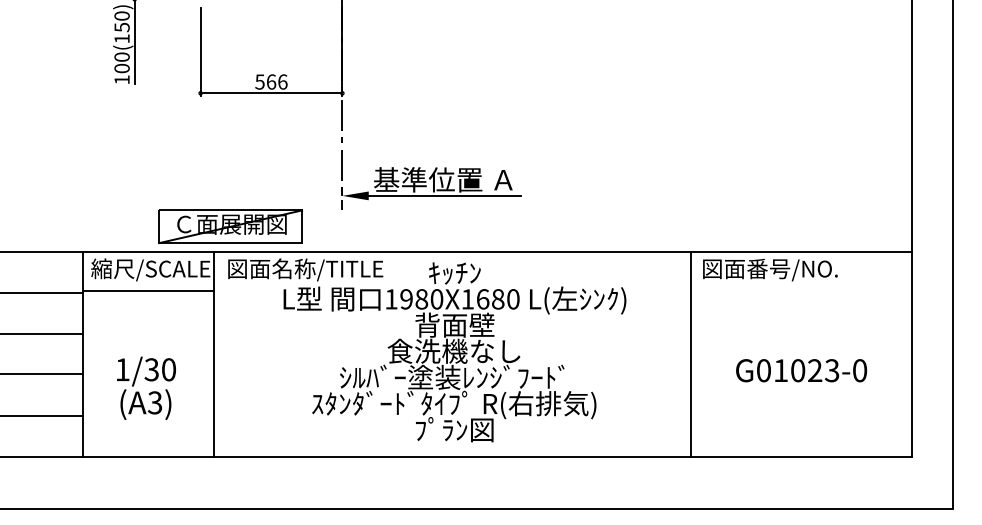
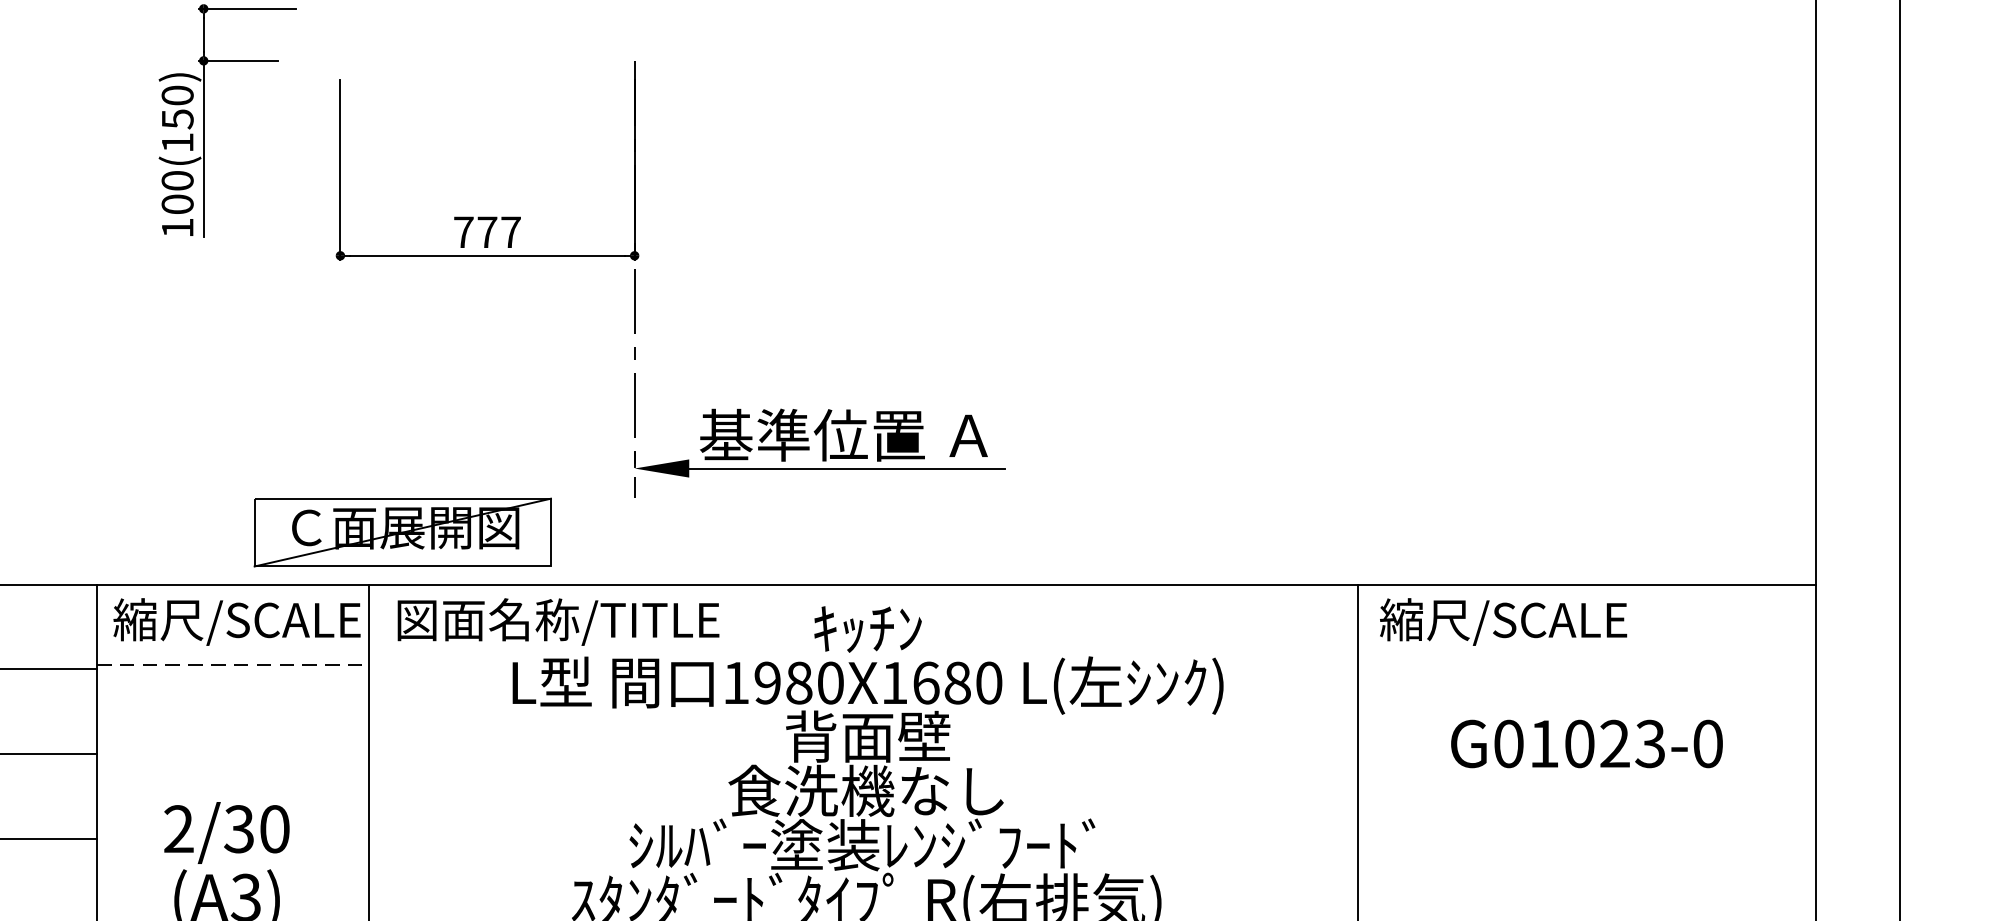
text: (271, 81) -> (487, 231), 566 -> 777
text: (769, 269) -> (1520, 621), 図面番号/NO. -> 縮尺/SCALE
line: (148, 290) -> (232, 664), solid -> dashed
text: (122, 369) -> (178, 828), 1/30 -> 2/30
text: (801, 370) -> (1586, 743), moved

